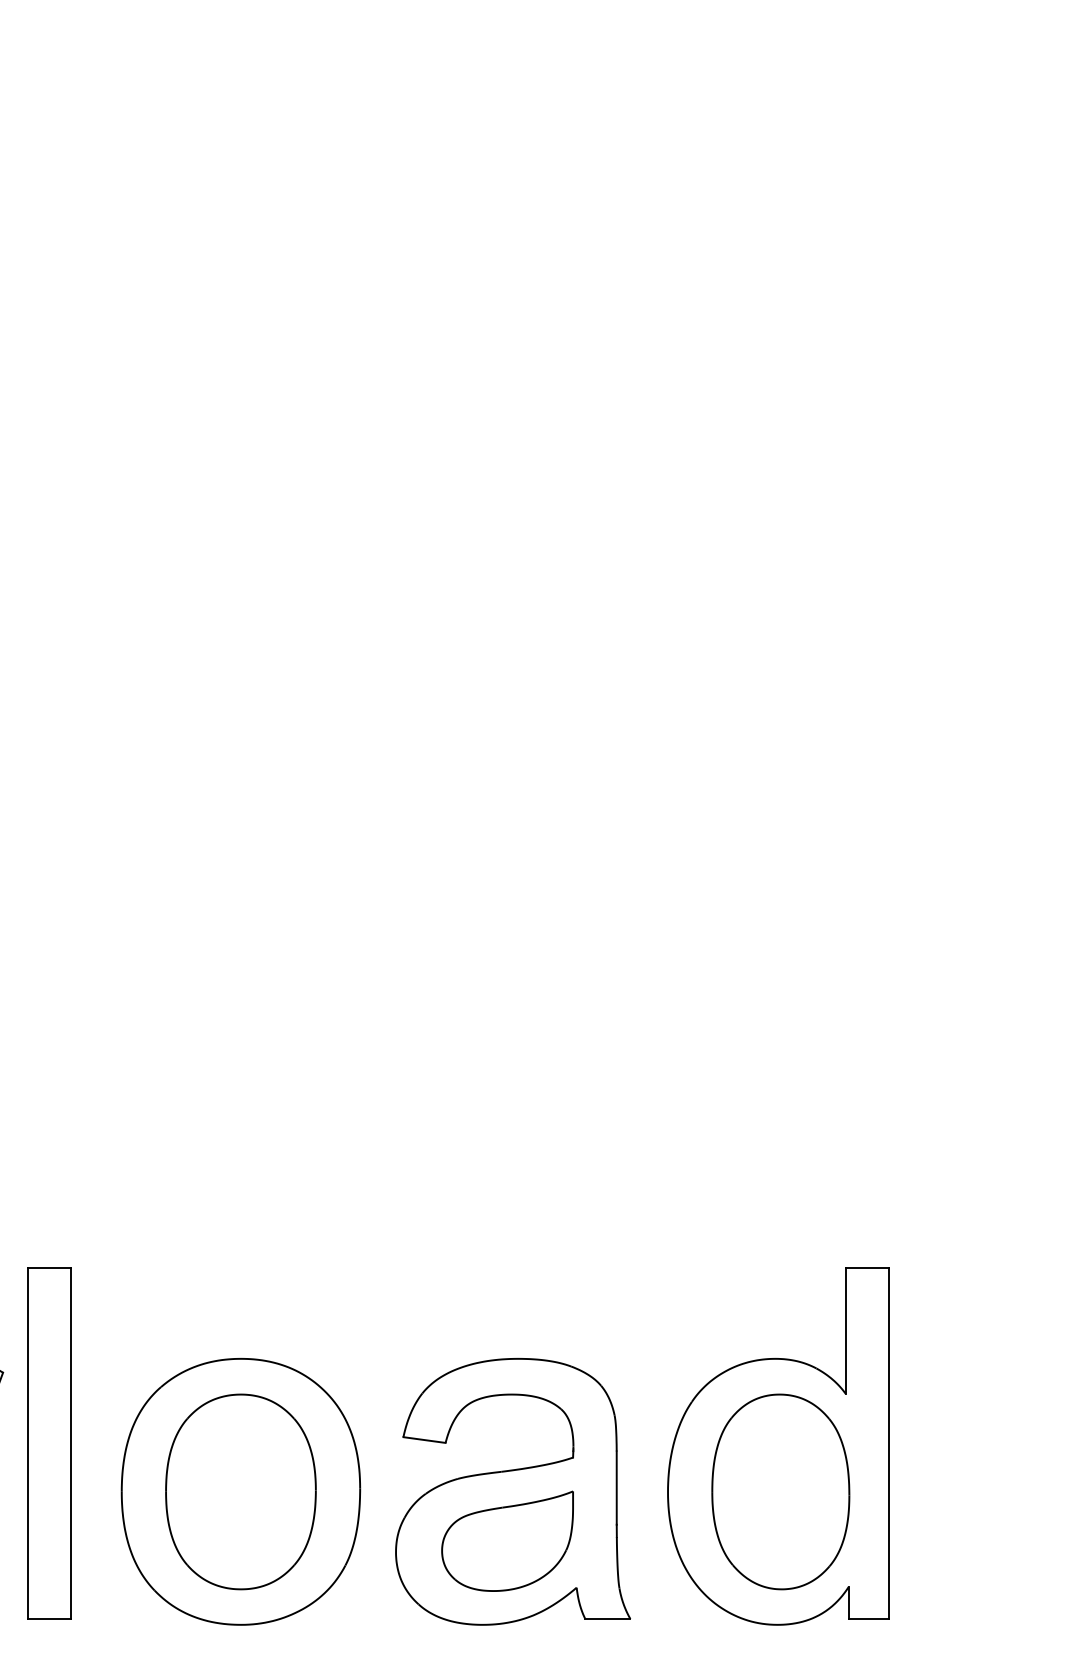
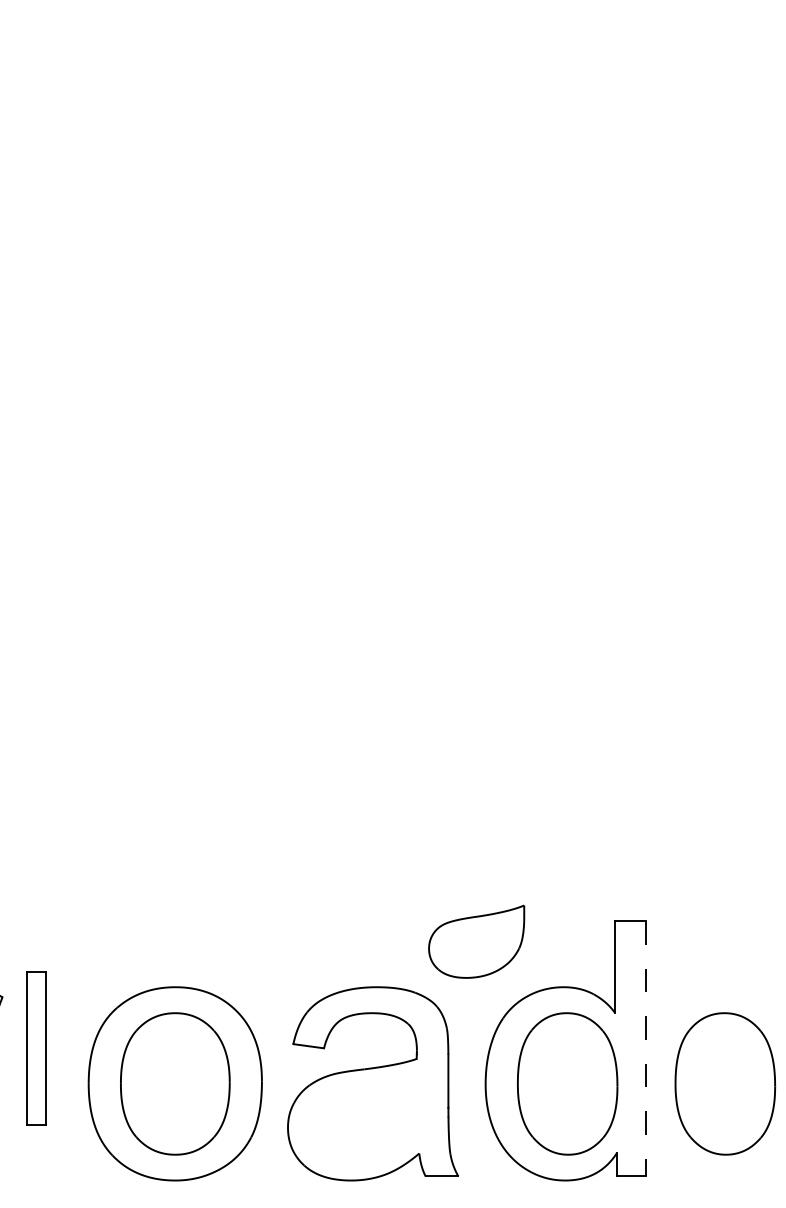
part: (49, 1443) -> (36, 1048), size x0.6
line: (888, 1443) -> (645, 1048), solid -> dashed
part: (997, 1491) -> (725, 1083), added
part: (507, 1540) -> (476, 941), moved

